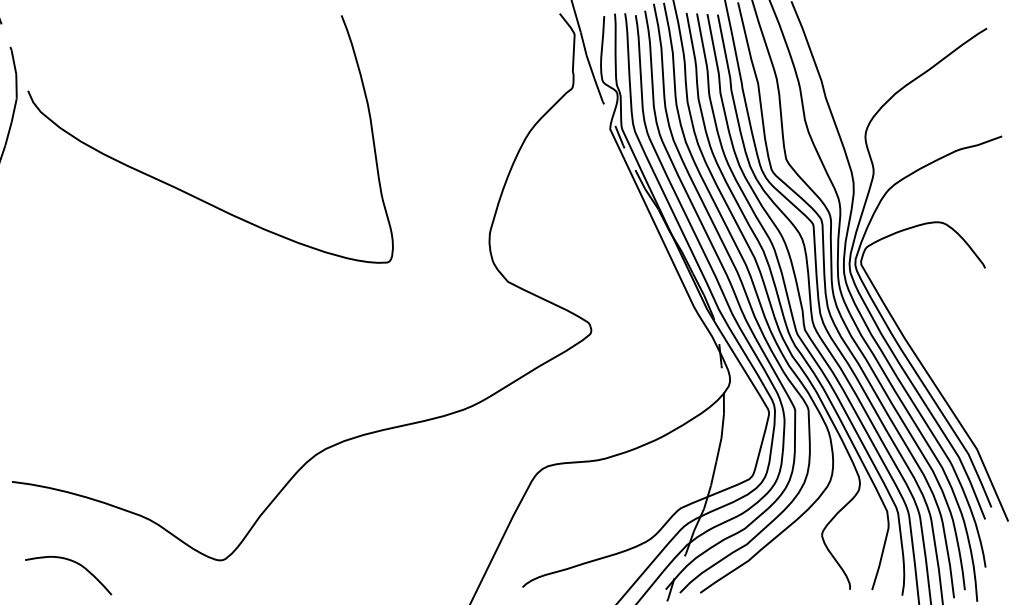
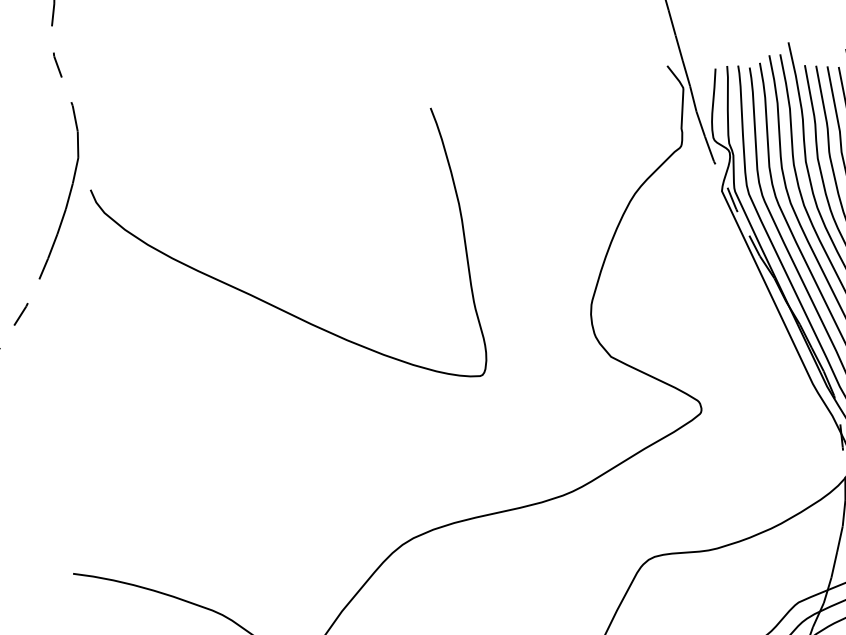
curve: (190, 193) -> (266, 301), moved

